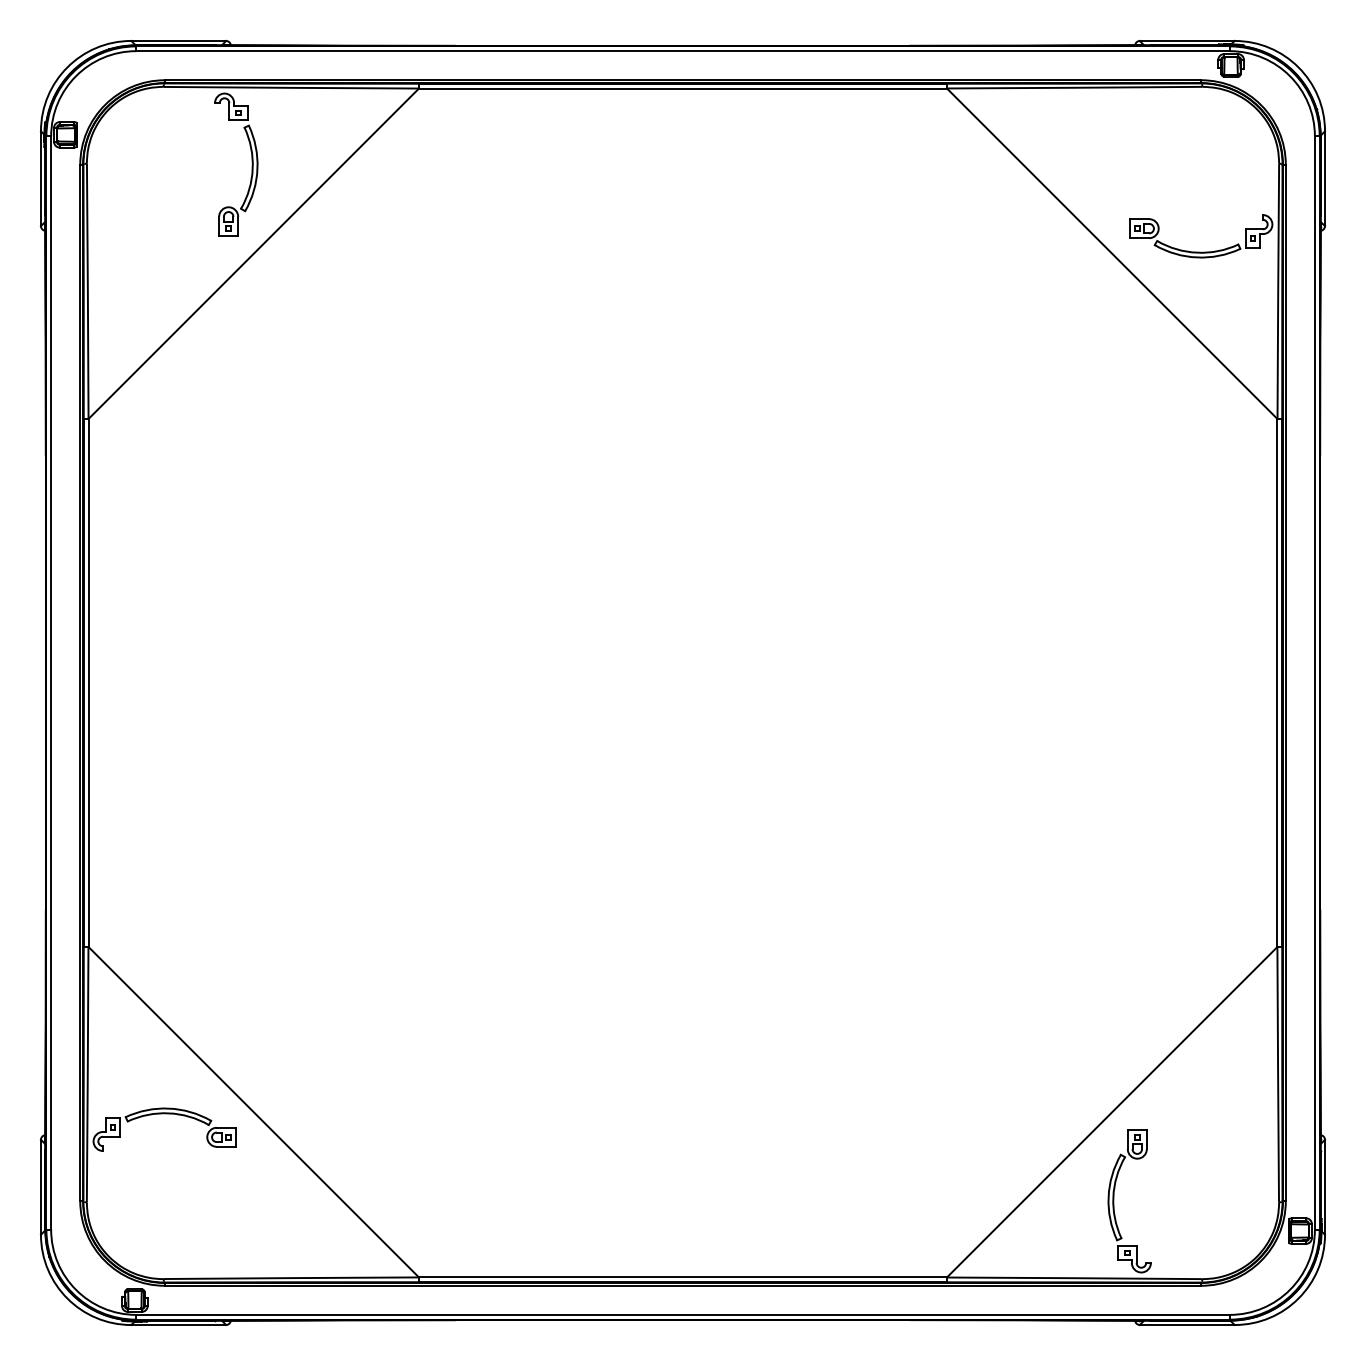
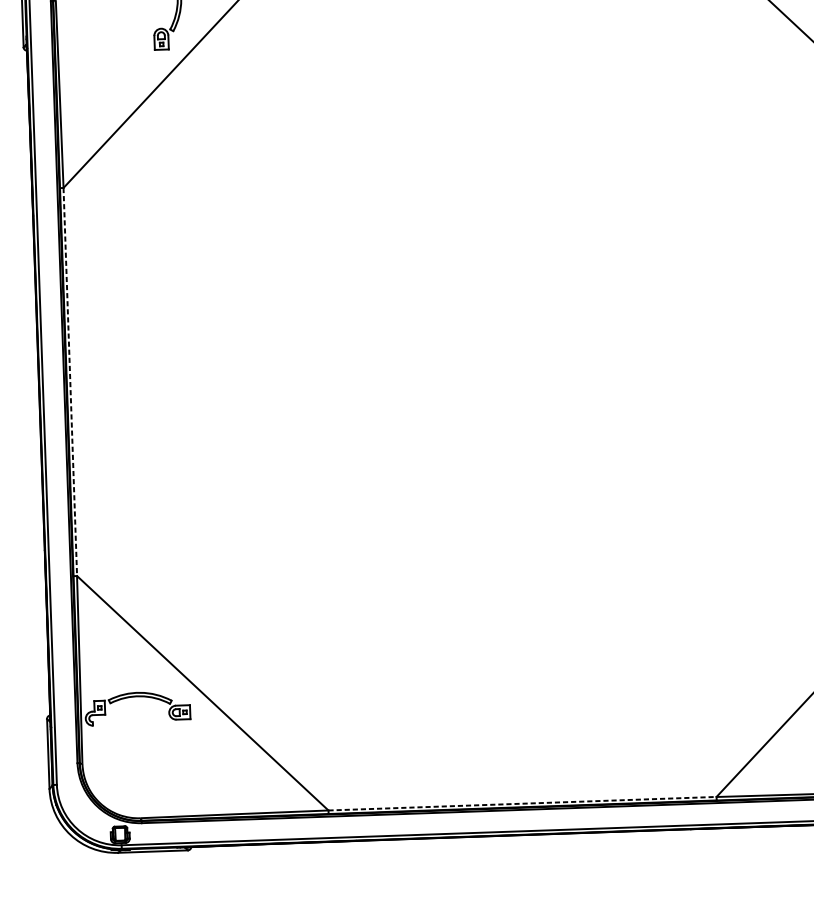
line: (88, 682) -> (70, 381), solid -> dashed
line: (682, 1277) -> (522, 803), solid -> dashed

